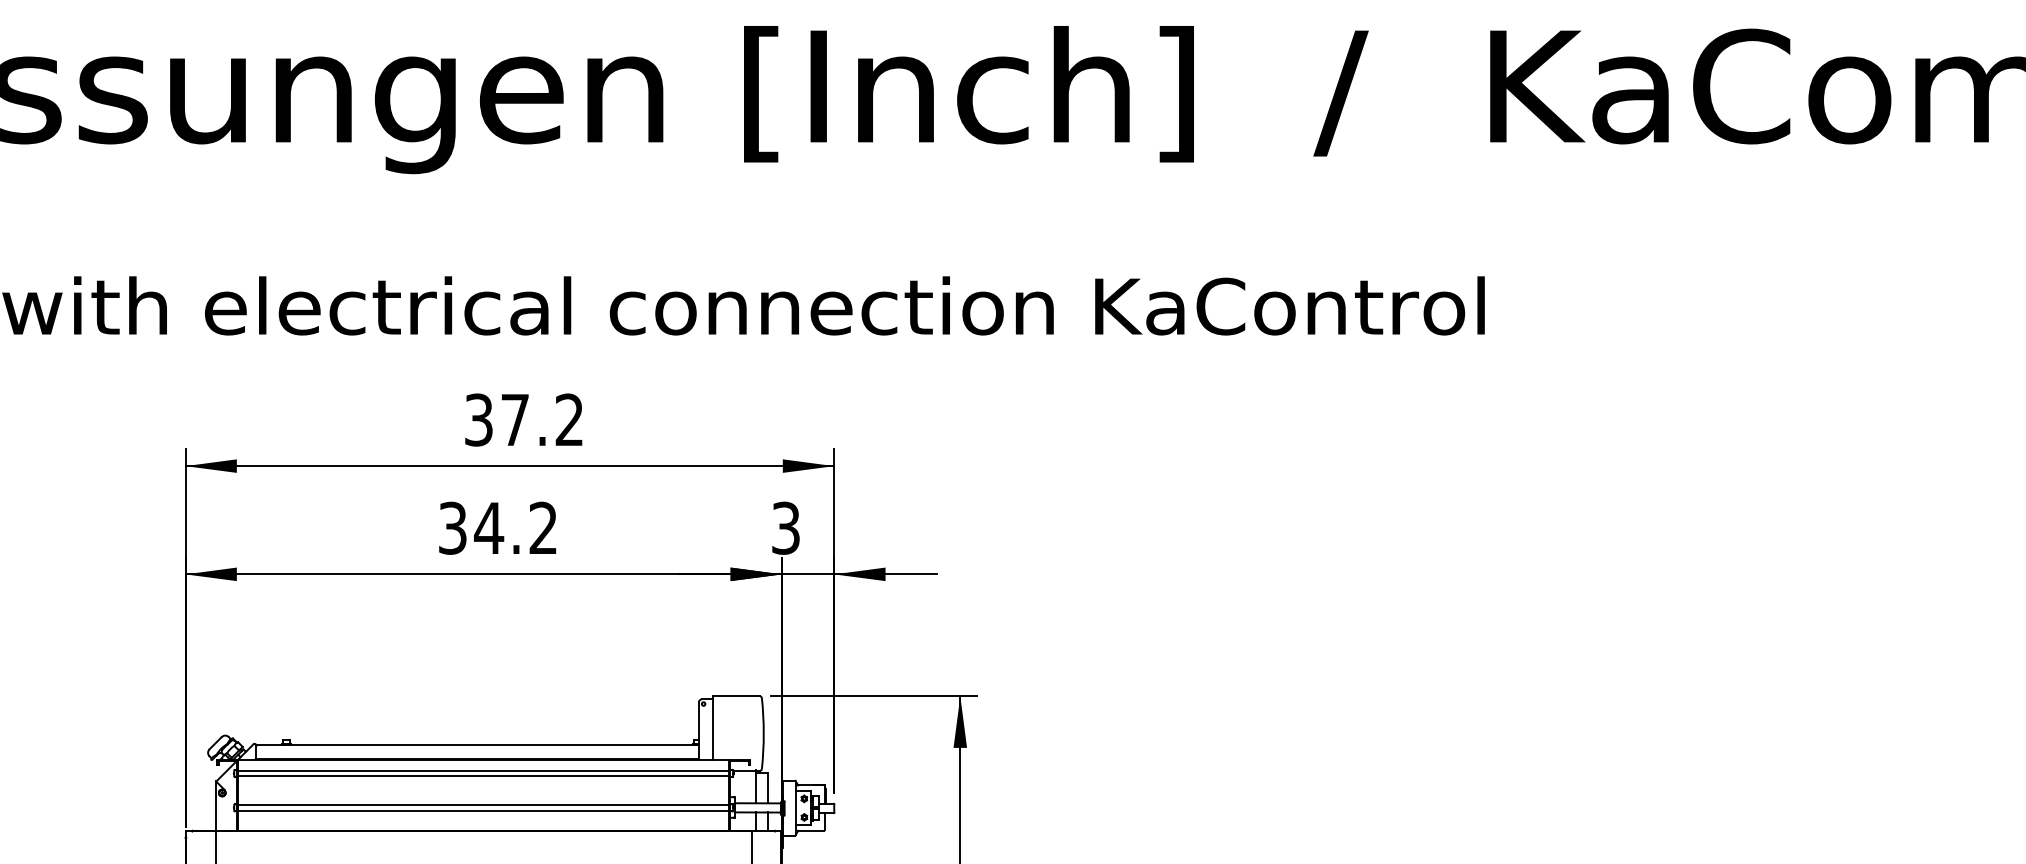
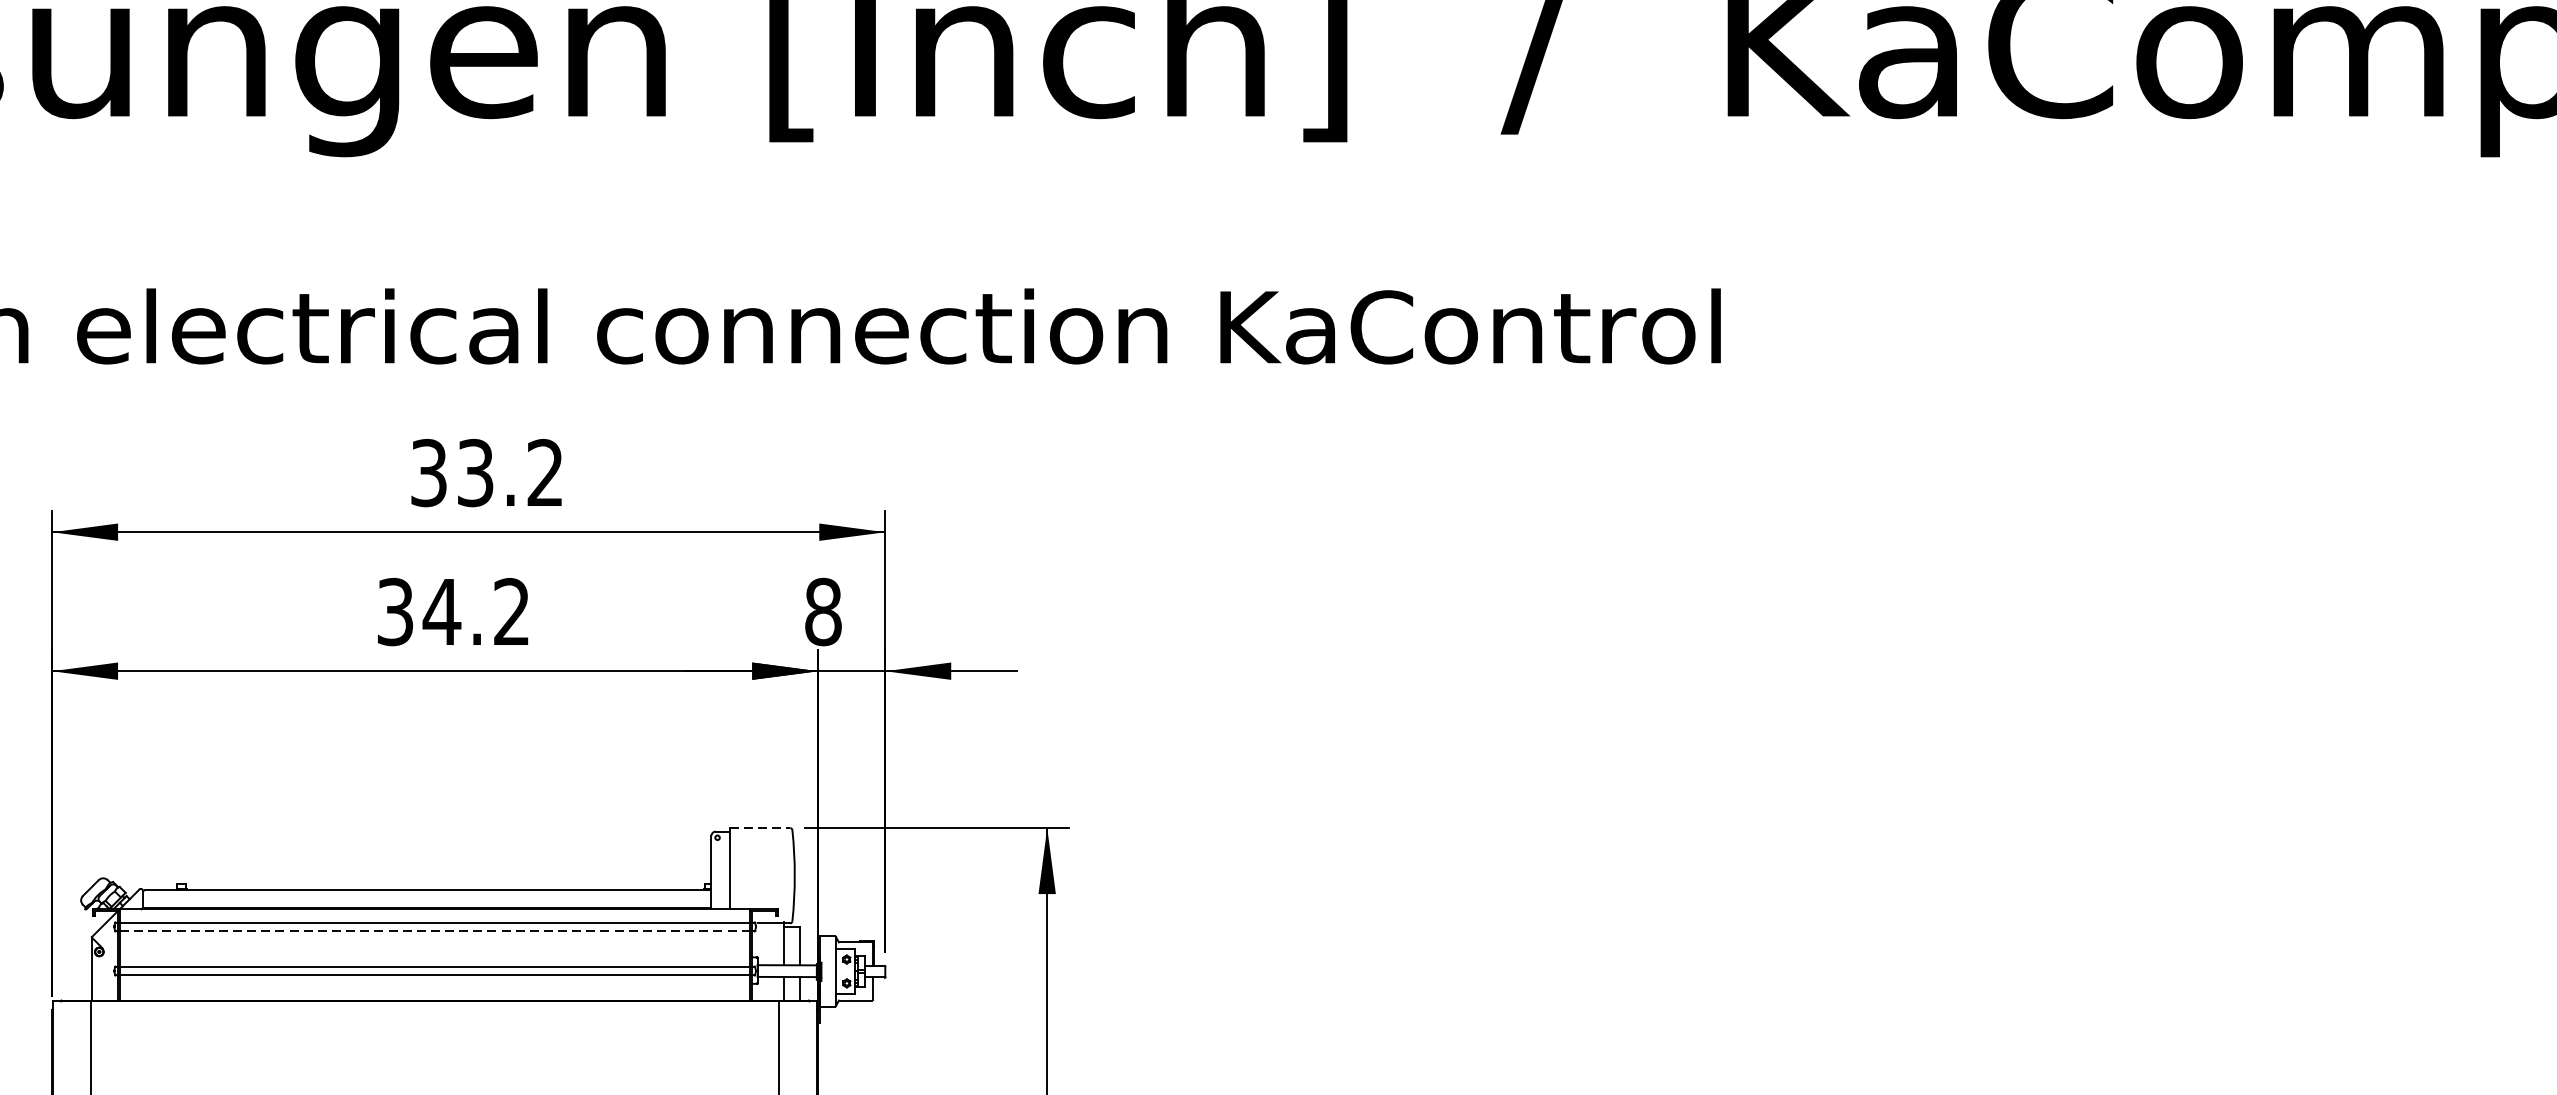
text: (514, 419) -> (474, 472), 37.2 -> 33.2
text: (785, 527) -> (822, 611), 3 -> 8
line: (737, 696) -> (761, 828), solid -> dashed
line: (484, 776) -> (436, 930), solid -> dashed

